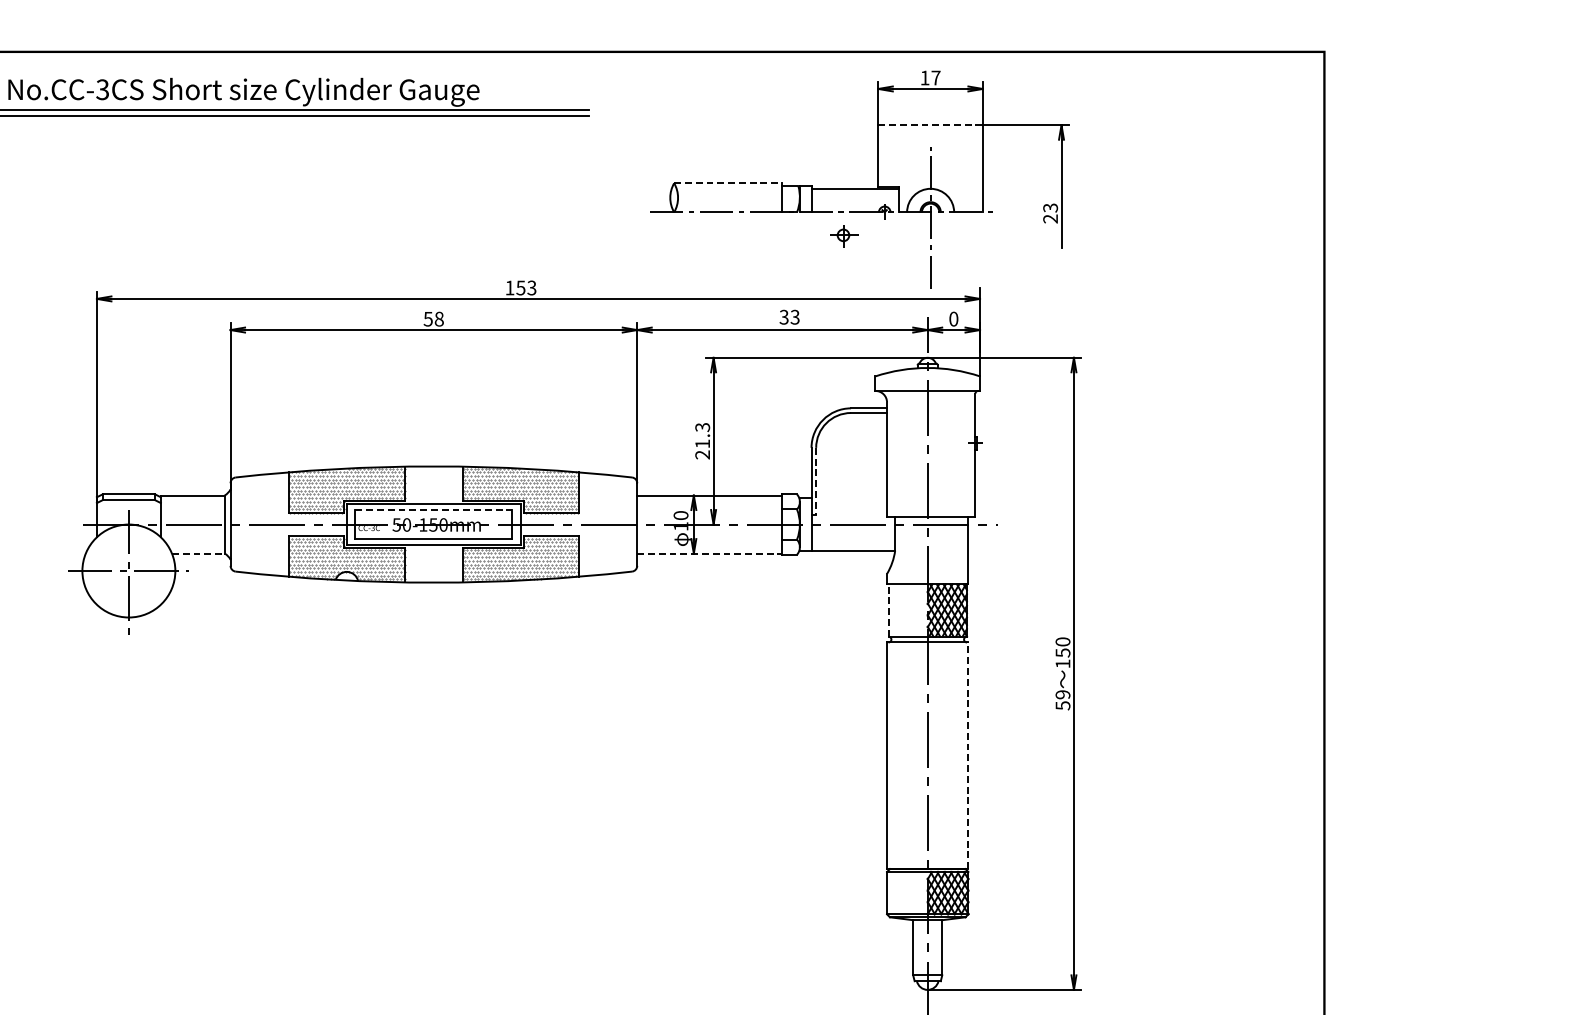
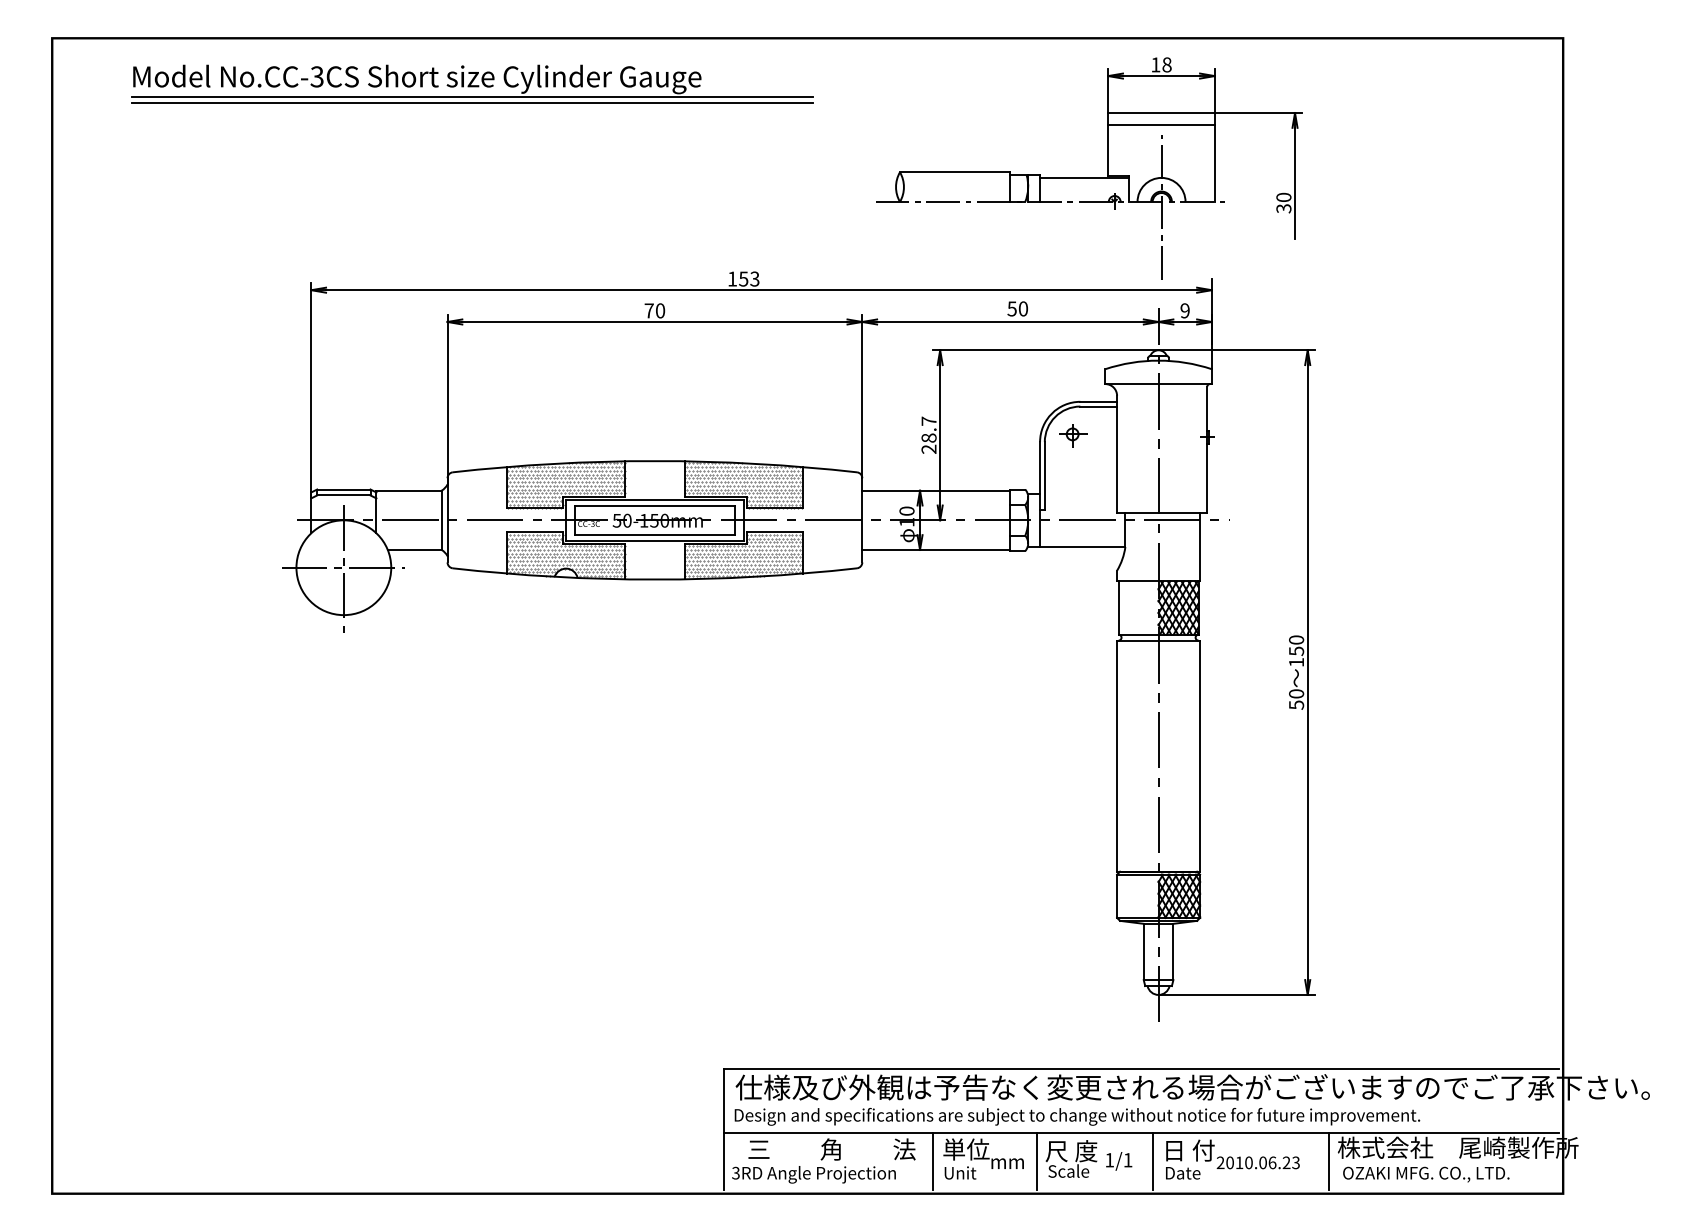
text: (935, 77) -> (1166, 64), 17 -> 18
line: (931, 125) -> (1162, 113), dashed -> solid
line: (930, 136) -> (1161, 124), added
line: (728, 183) -> (955, 172), dashed -> solid
text: (1050, 212) -> (1283, 202), 23 -> 30
part: (844, 236) -> (1073, 435), moved
text: (789, 316) -> (1017, 308), 33 -> 50
text: (433, 318) -> (654, 310), 58 -> 70
text: (953, 318) -> (1184, 310), 0 -> 9
text: (702, 435) -> (928, 429), 21.3 -> 28.7
line: (815, 481) -> (1044, 476), dashed -> solid
line: (433, 510) -> (654, 505), dashed -> solid
line: (198, 553) -> (414, 549), dashed -> solid
line: (709, 553) -> (936, 549), dashed -> solid
line: (888, 611) -> (1118, 608), dashed -> solid
text: (1062, 694) -> (1296, 693), 59 -> 50
line: (968, 756) -> (1200, 756), dashed -> solid

